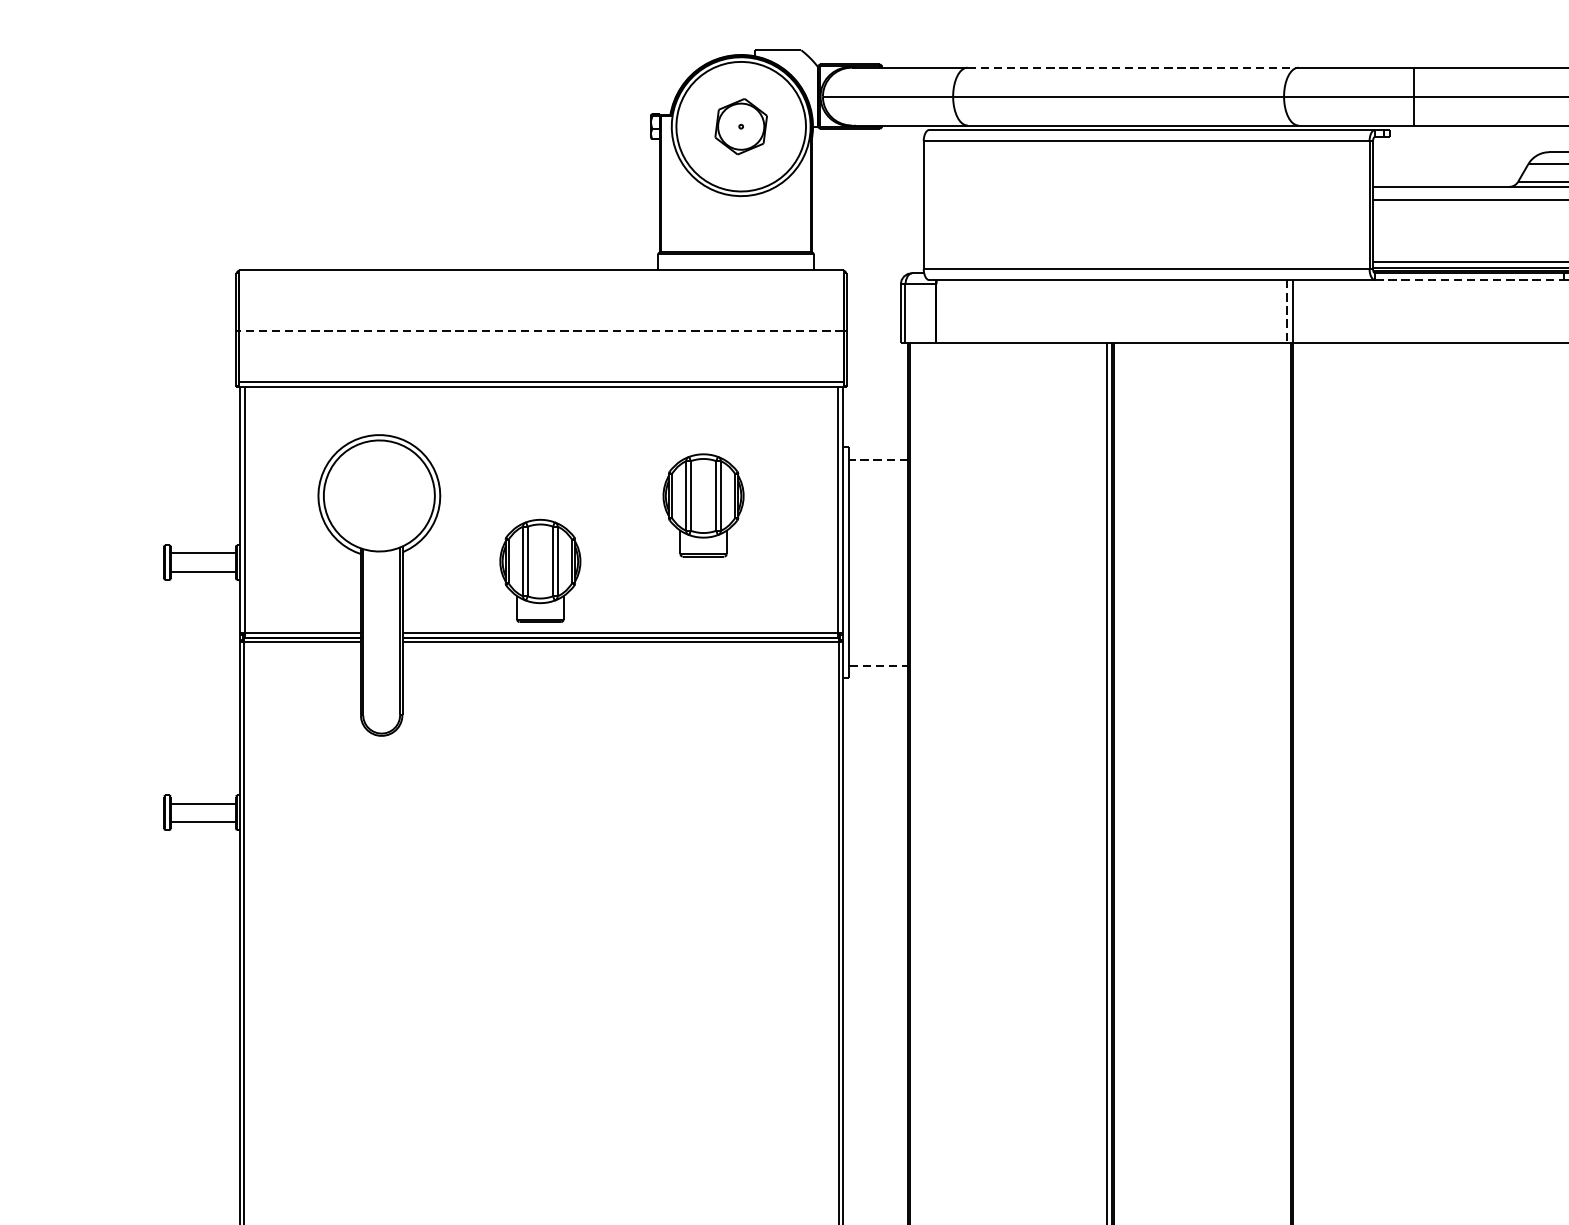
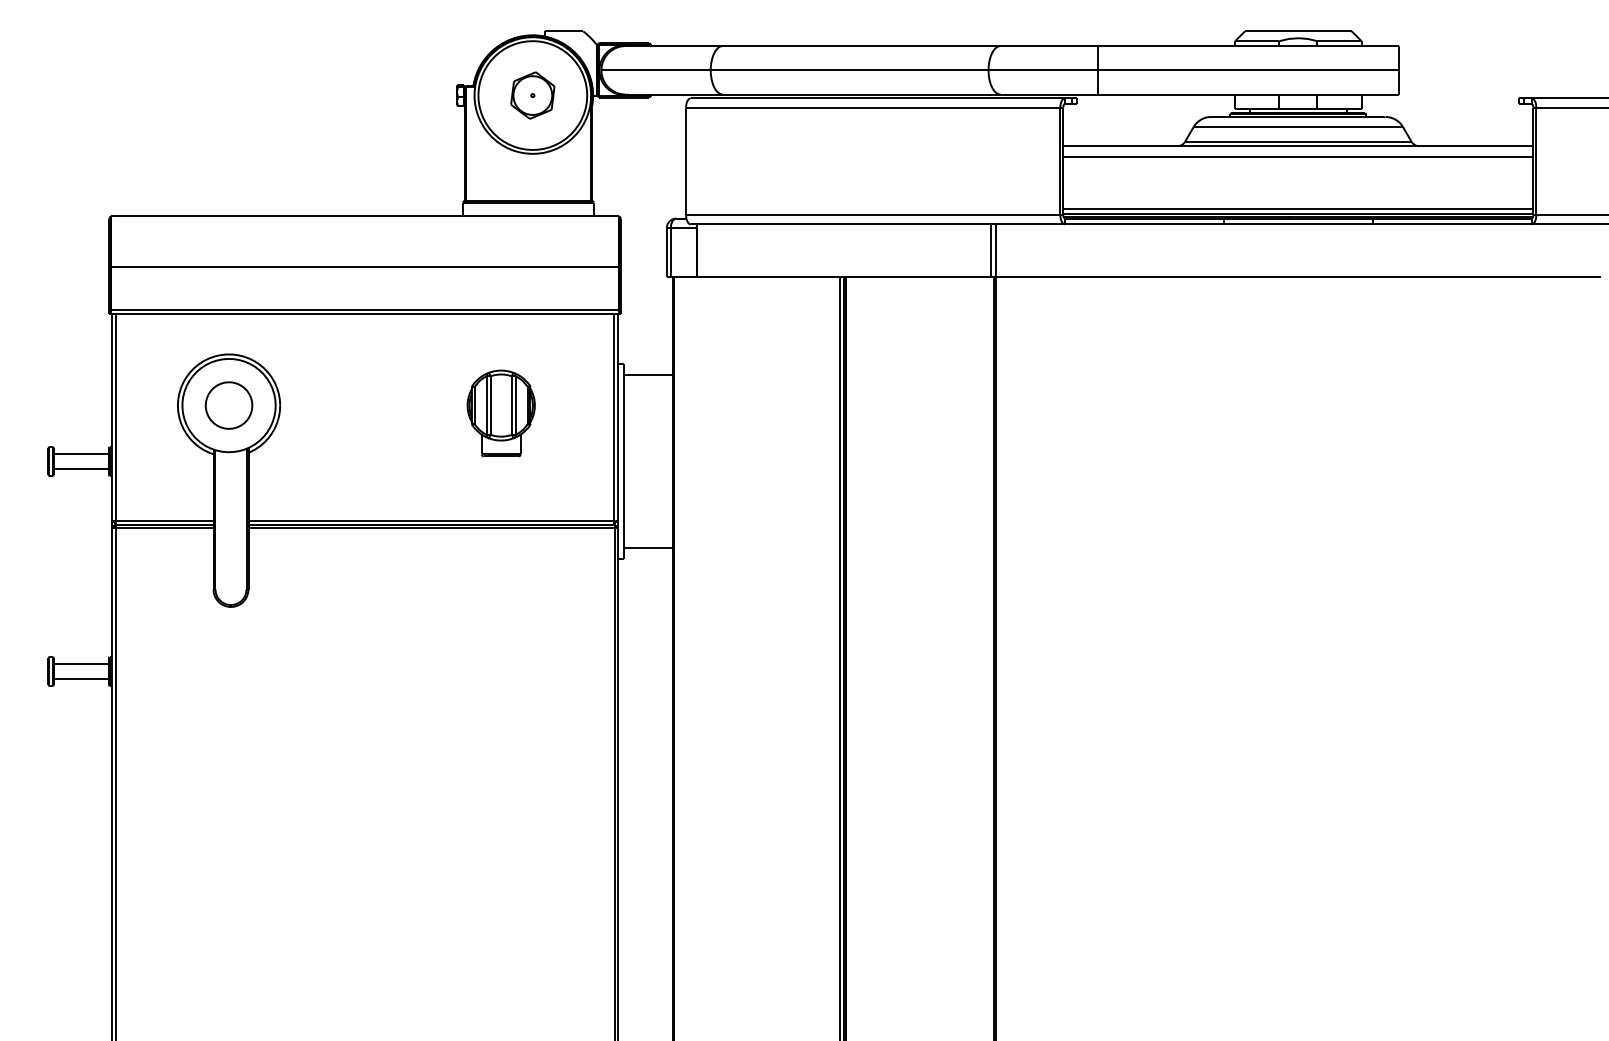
line: (1132, 68) -> (861, 46), dashed -> solid
line: (1469, 280) -> (1144, 224), dashed -> solid
line: (1287, 312) -> (991, 251), dashed -> solid
line: (541, 331) -> (365, 267), dashed -> solid
line: (878, 460) -> (648, 375), dashed -> solid
part: (378, 495) -> (228, 405), added
part: (539, 570) -> (363, 468), removed
line: (878, 665) -> (648, 547), dashed -> solid

